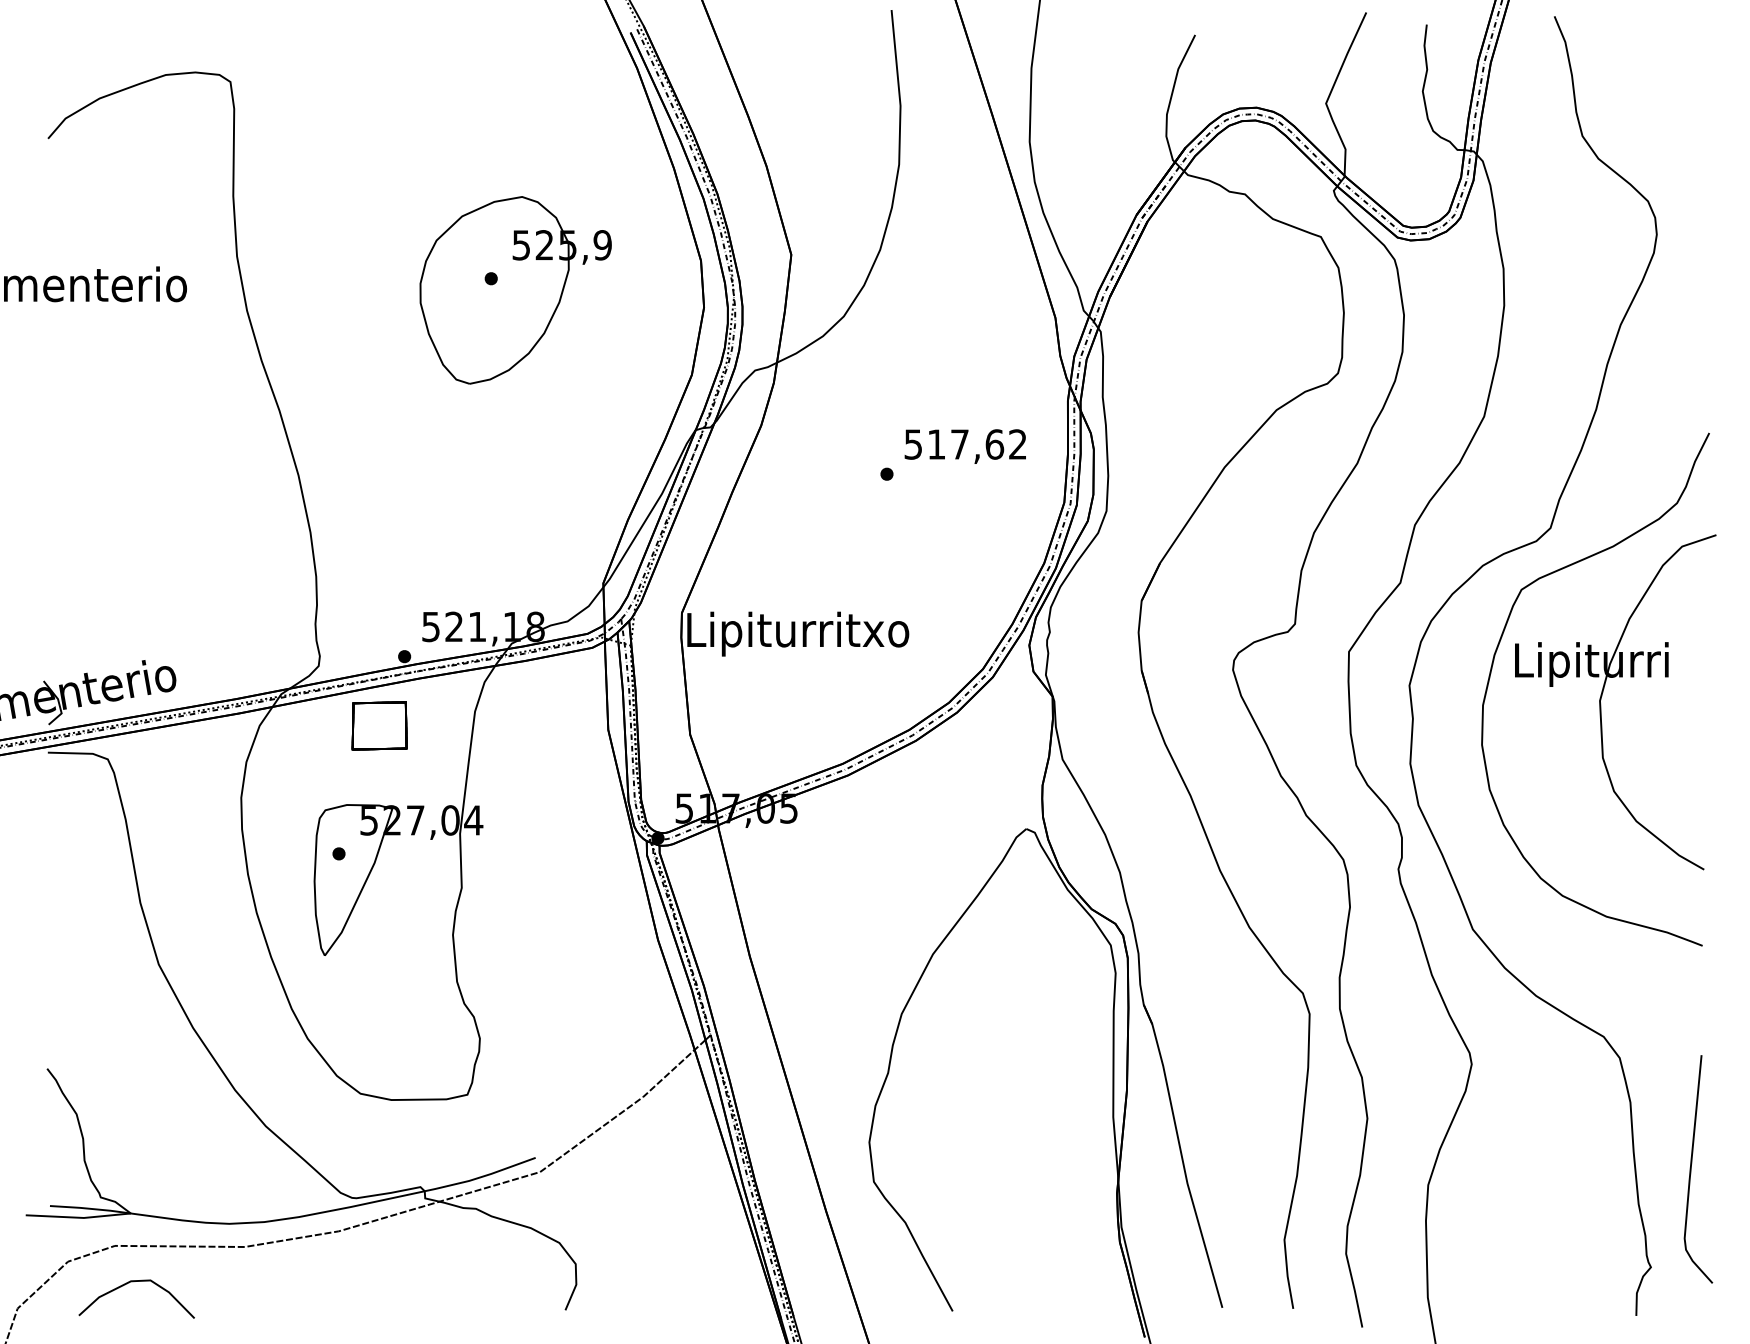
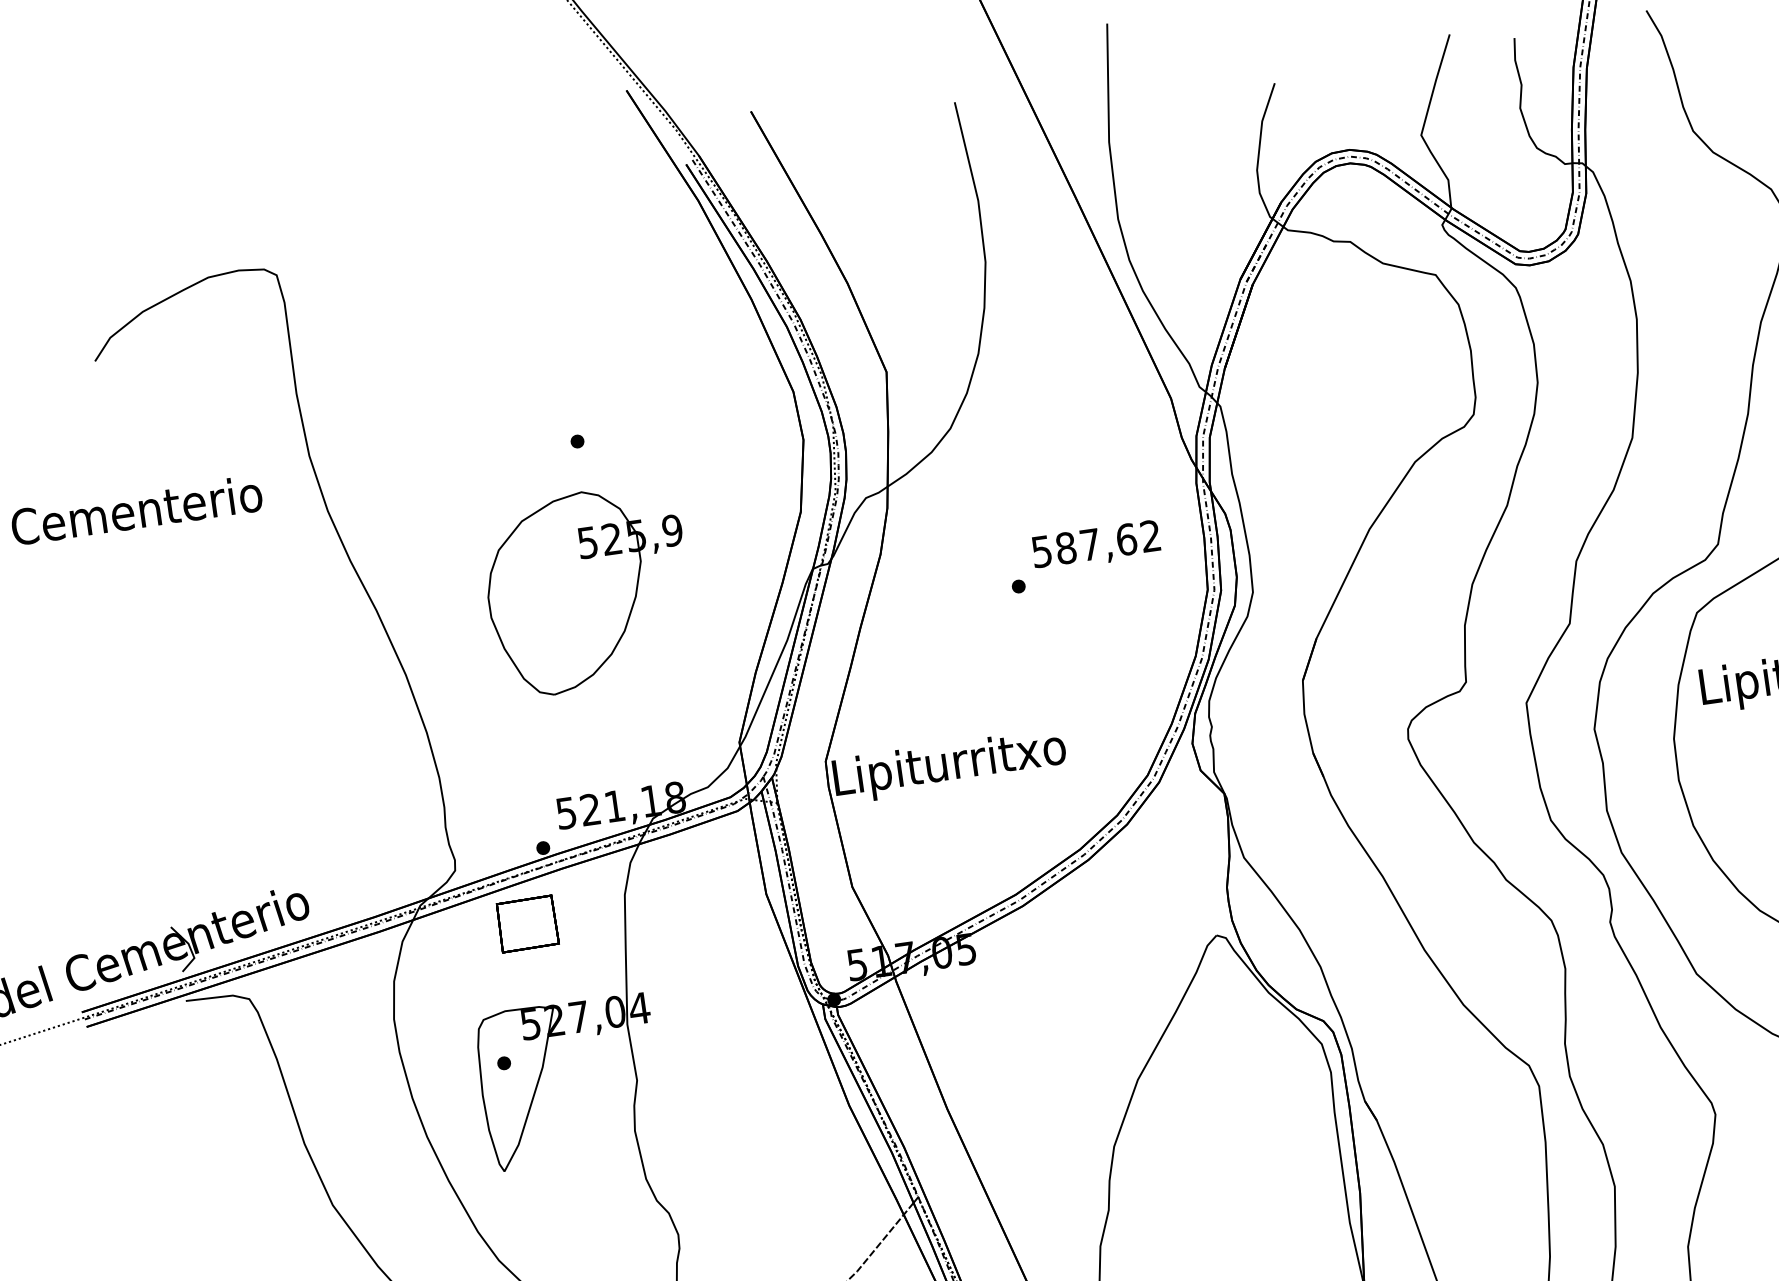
part: (515, 290) -> (588, 590), moved
text: (936, 444) -> (1065, 548), 517,62 -> 587,62

